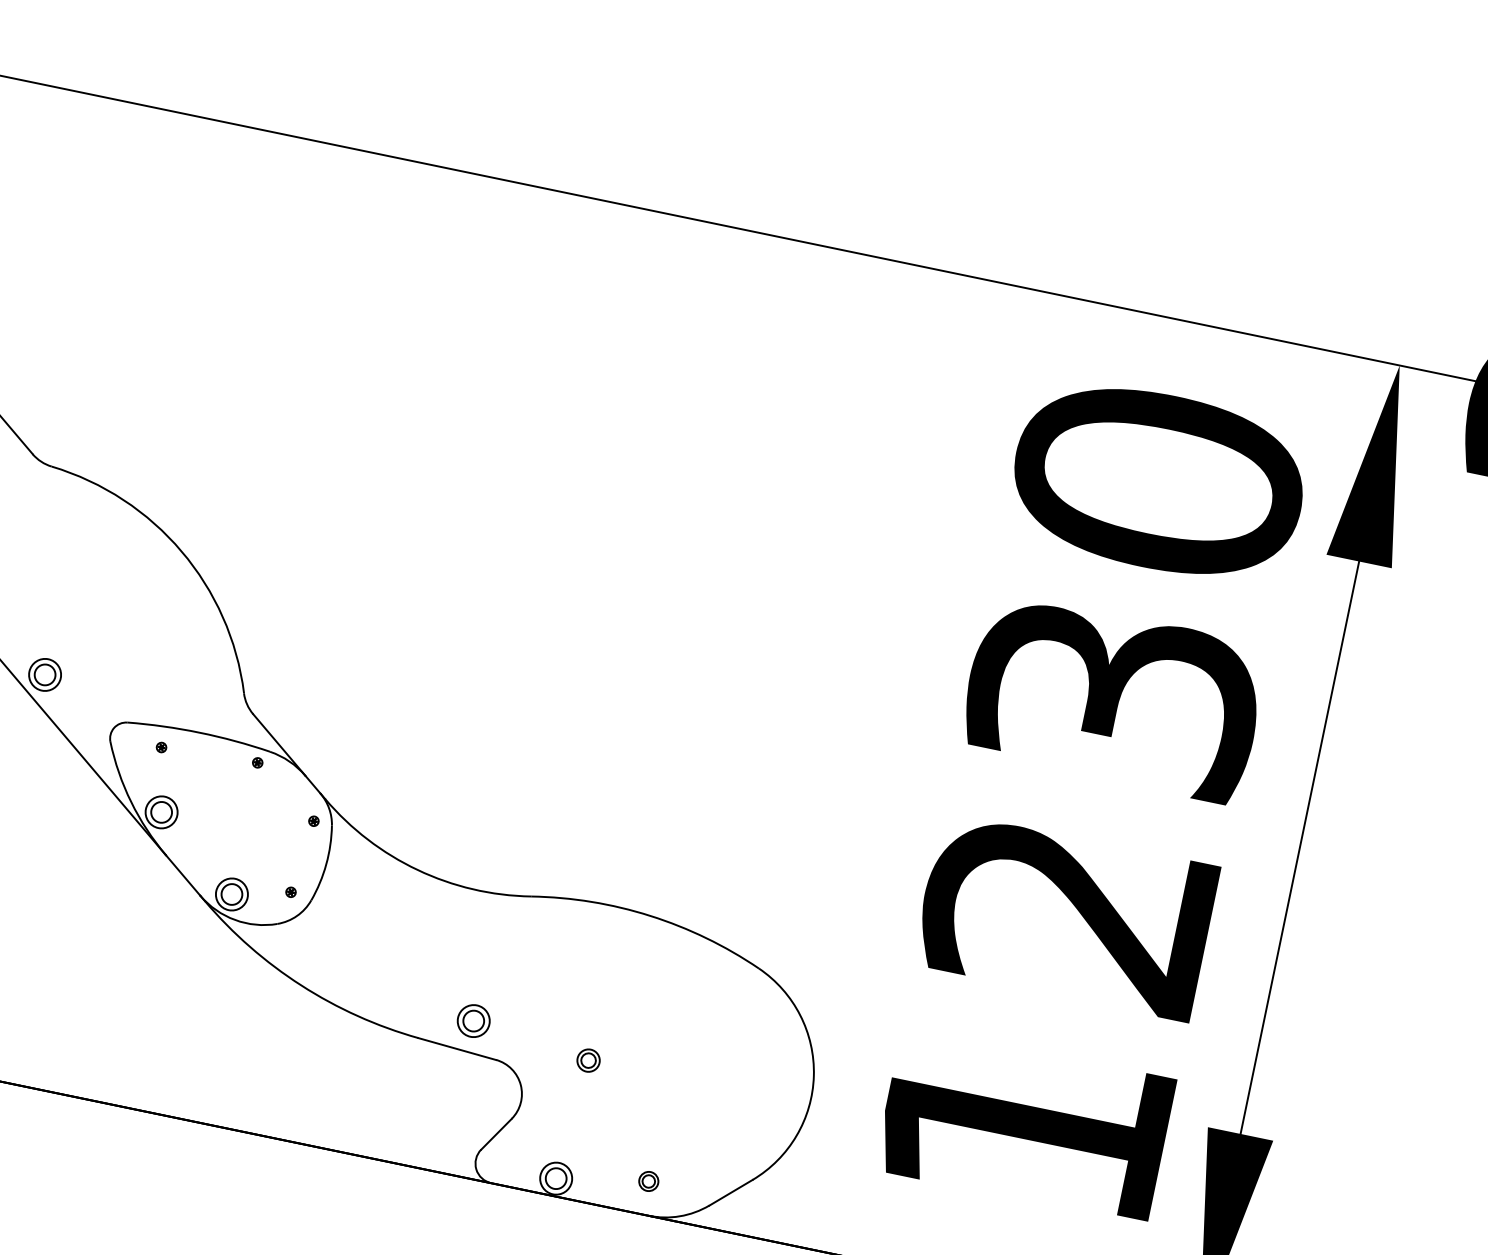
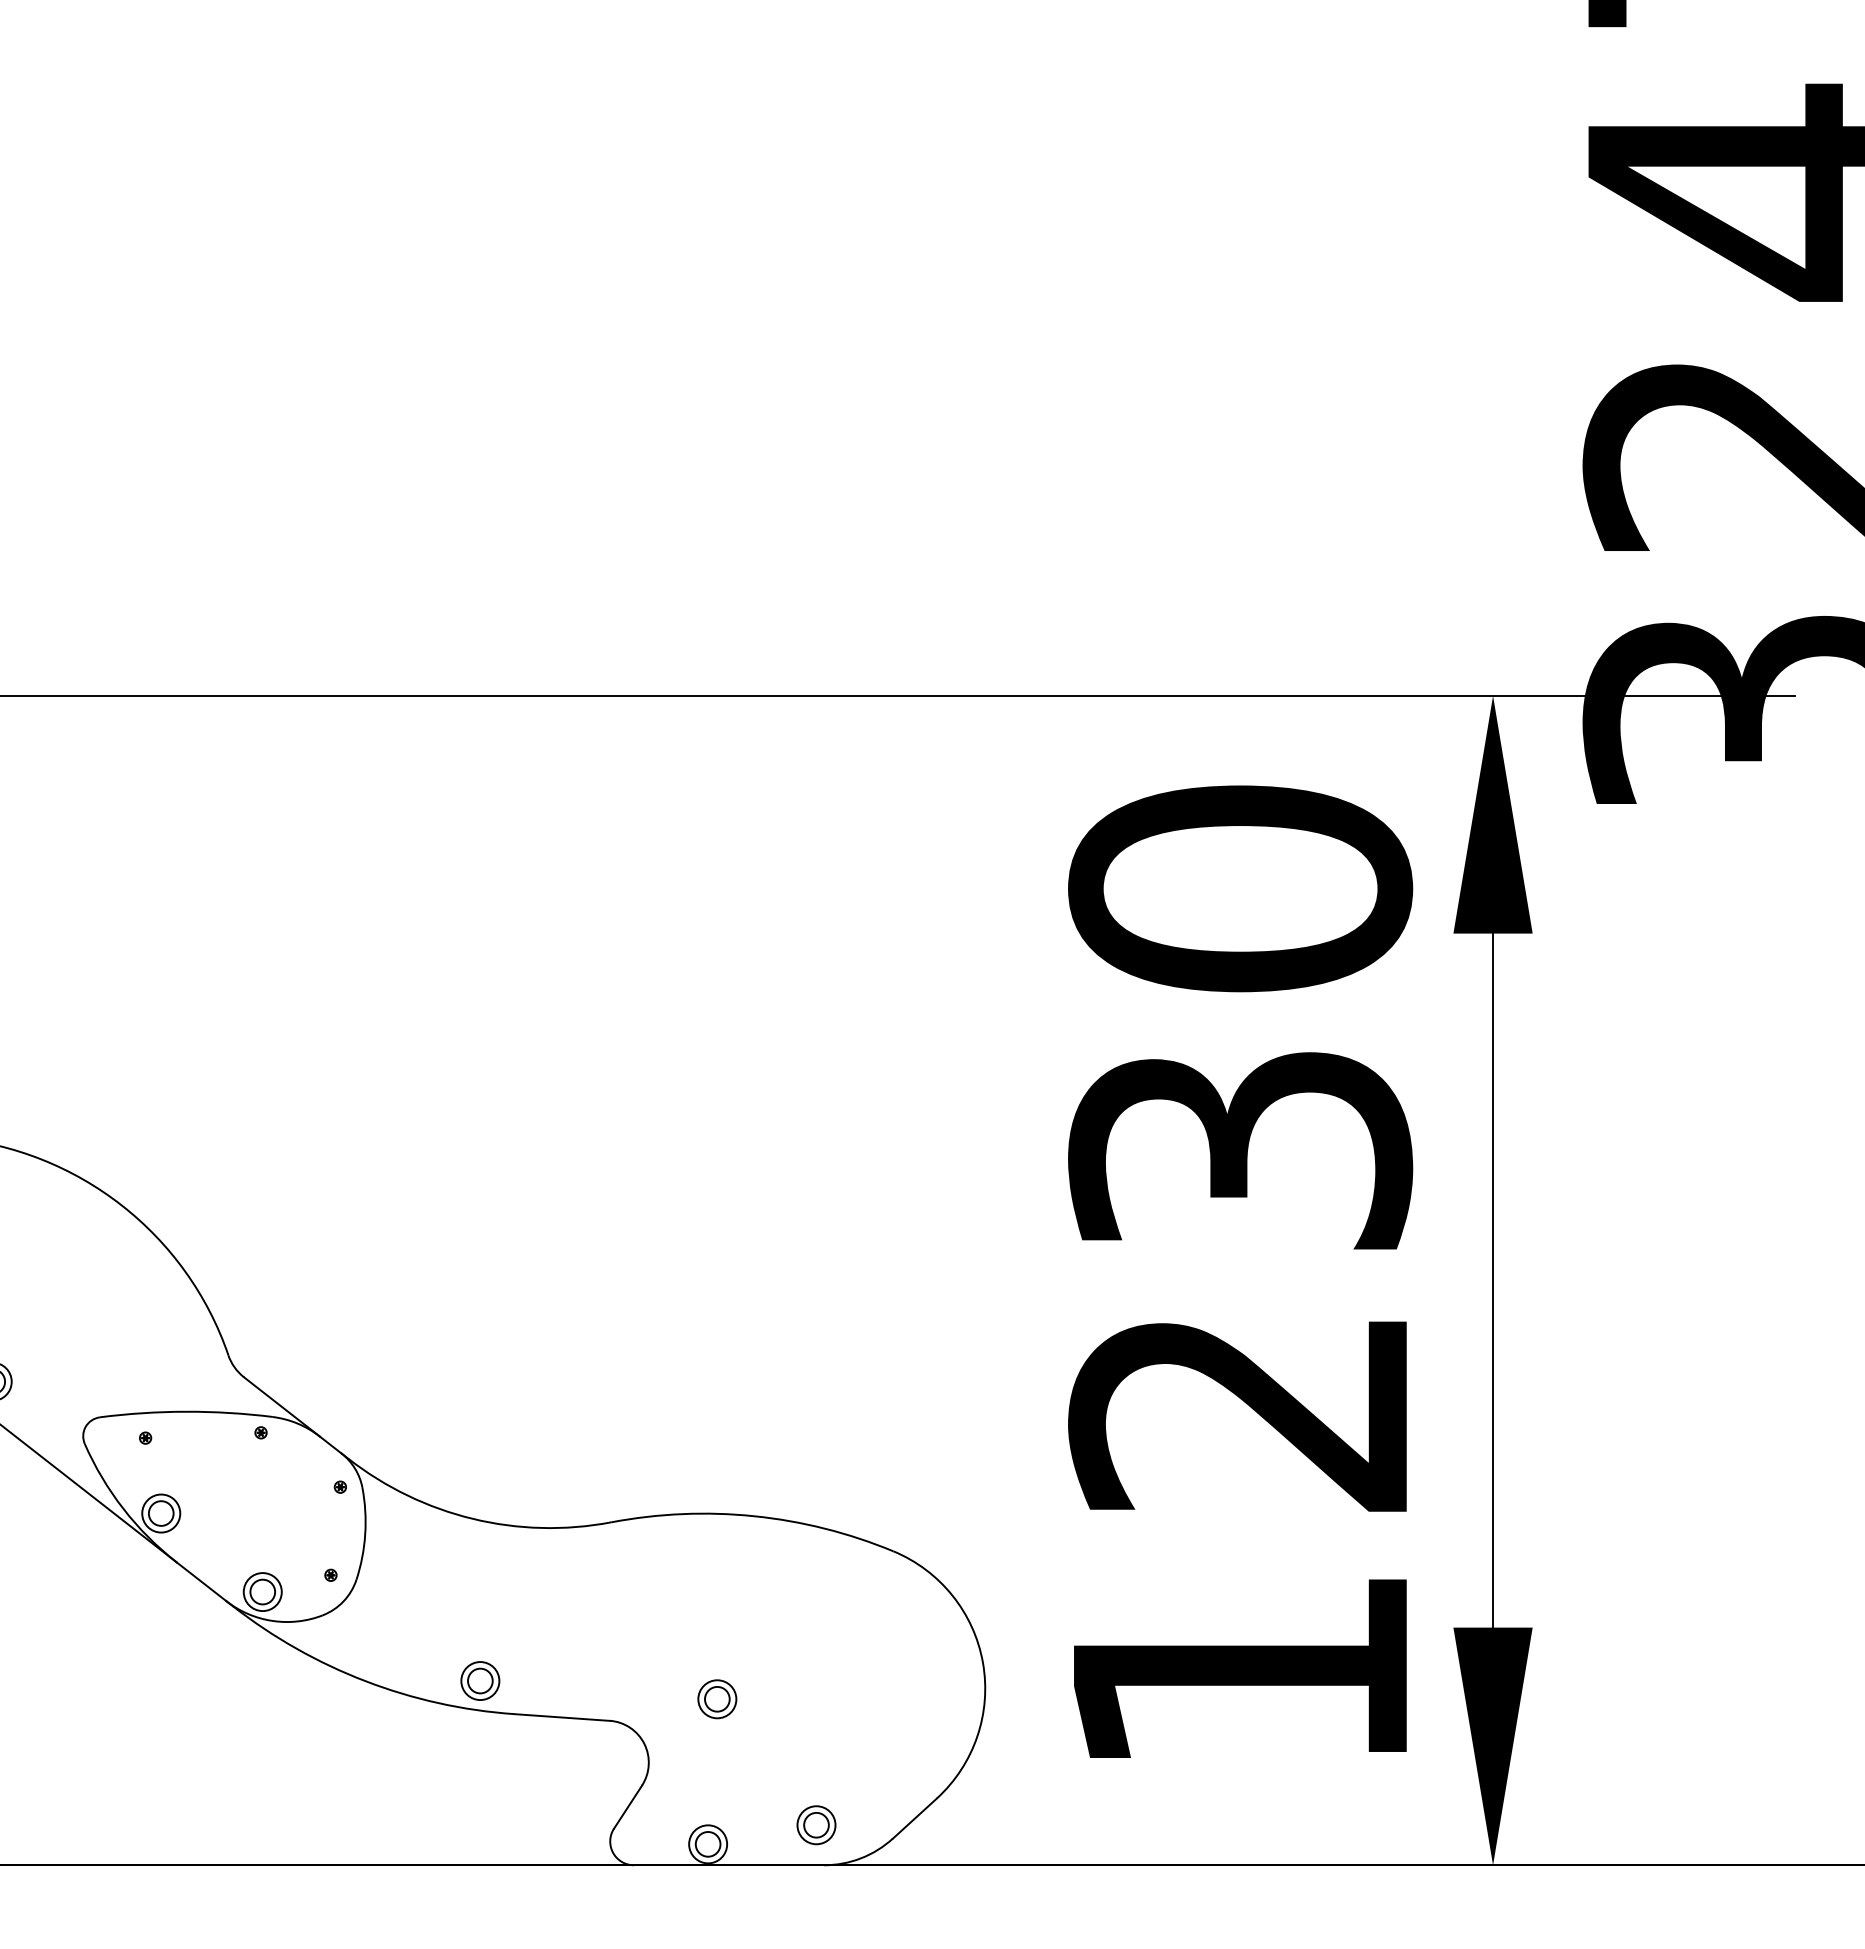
part: (473, 1020) -> (480, 1680), moved
part: (588, 1060) -> (717, 1699), size x1.43
part: (648, 1181) -> (816, 1825), size x1.67

